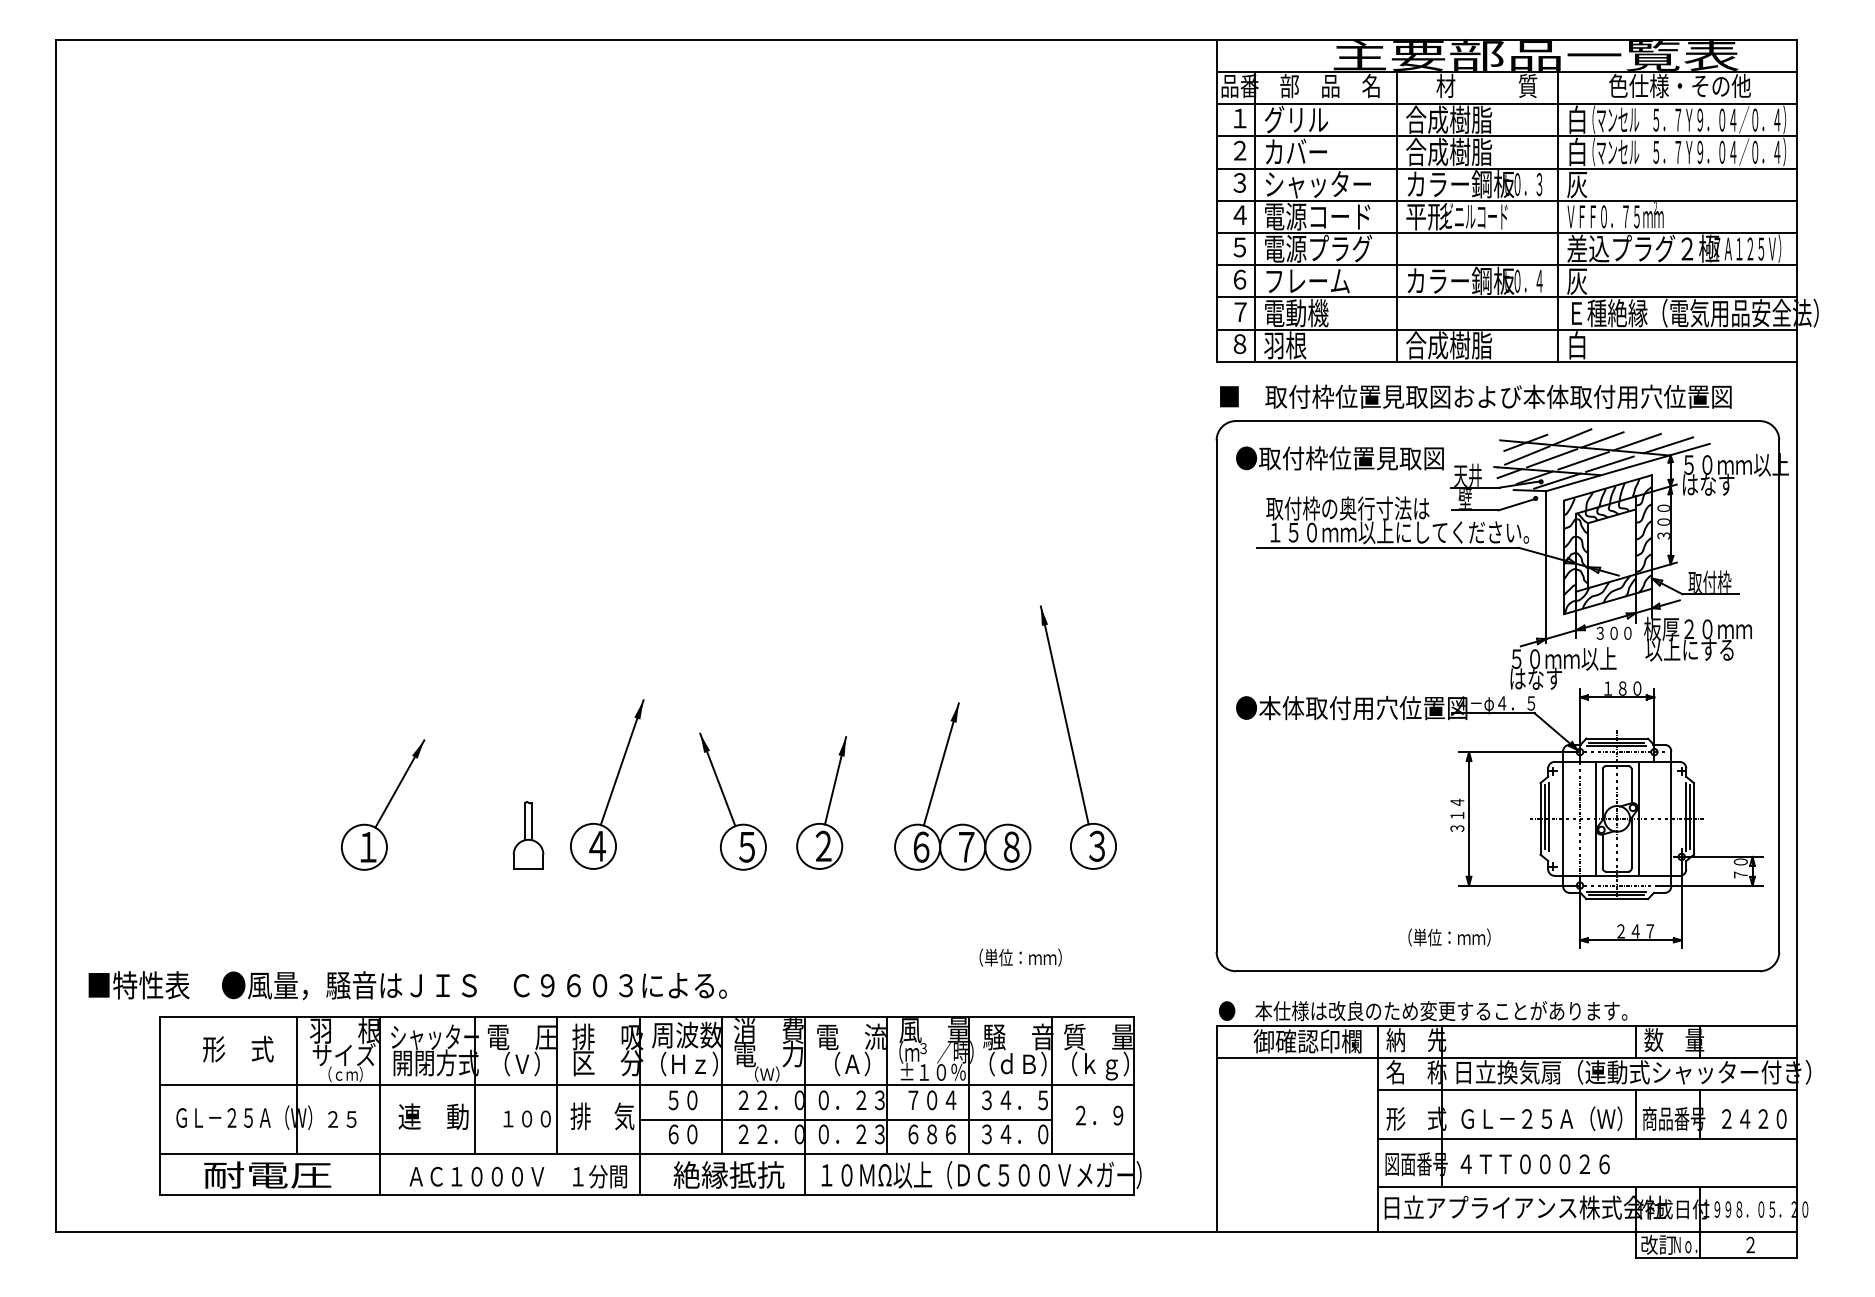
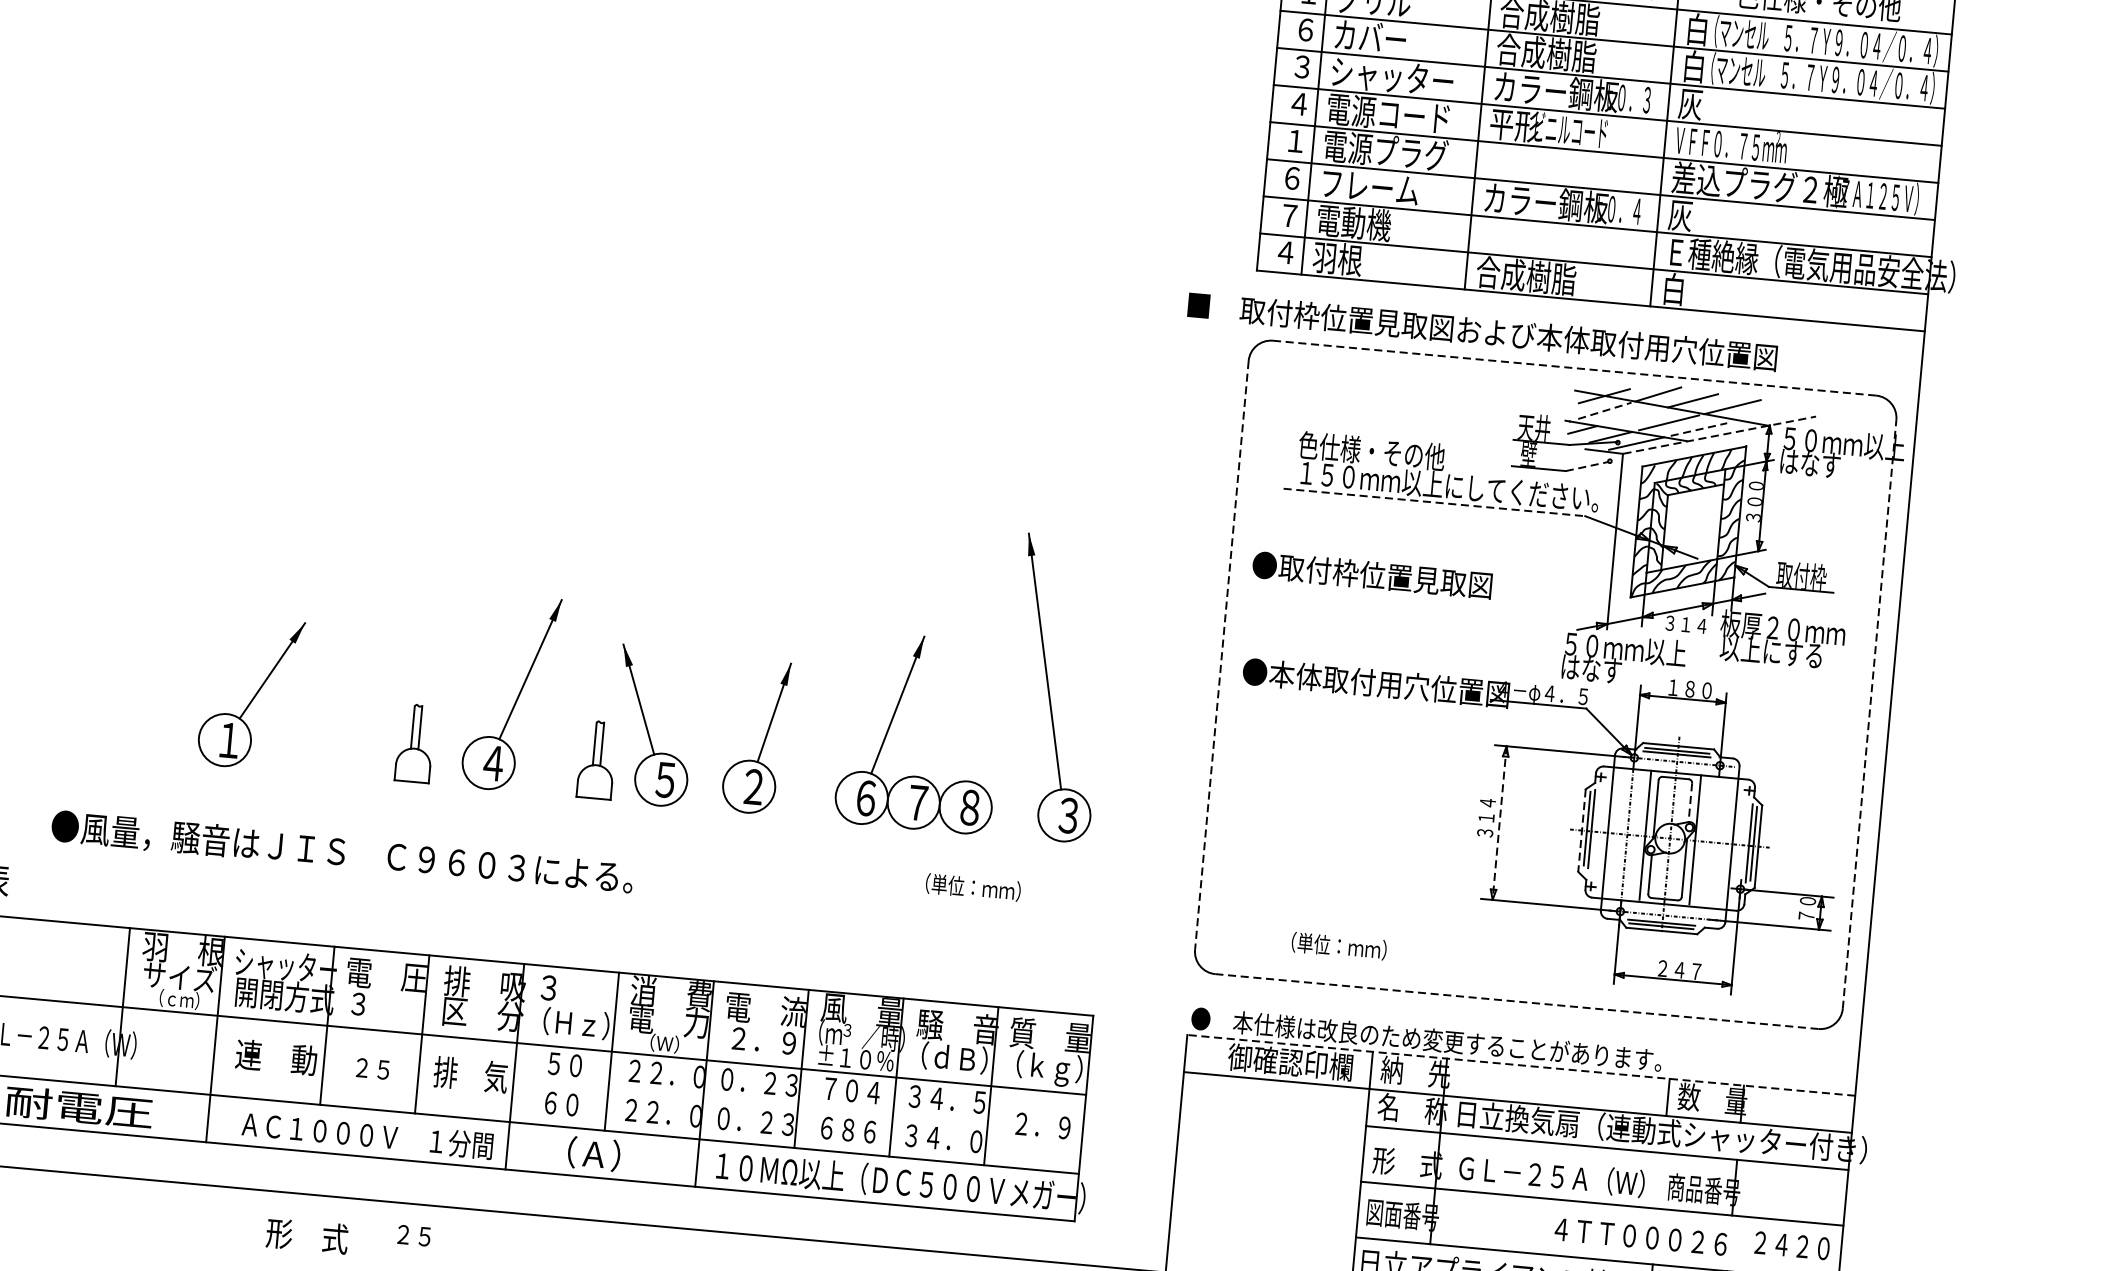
text: (1240, 150) -> (1306, 29), ２ -> ６
text: (1239, 247) -> (1295, 141), ５ -> １
text: (1239, 344) -> (1285, 252), ８ -> ４
text: (1475, 396) -> (1482, 331), moved
line: (1497, 421) -> (1574, 368), solid -> dashed
line: (1668, 445) -> (1768, 414), removed
line: (1527, 455) -> (1604, 410), solid -> dashed
text: (1339, 458) -> (1371, 575), moved
line: (1552, 458) -> (1633, 416), removed
line: (1610, 464) -> (1699, 429), solid -> dashed
line: (1628, 467) -> (1720, 435), solid -> dashed
line: (1517, 504) -> (1588, 466), solid -> dashed
text: (1347, 508) -> (1392, 453), 取付枠の奥行寸法は -> 色仕様・その他
line: (1388, 547) -> (1435, 502), solid -> dashed
text: (1620, 632) -> (1693, 624), ３００ -> ３１４
line: (1216, 696) -> (1221, 655), solid -> dashed
line: (1779, 696) -> (1869, 714), solid -> dashed
line: (1631, 786) -> (1690, 802), solid -> dashed
line: (1469, 818) -> (1500, 822), solid -> dashed
line: (1540, 818) -> (1581, 830), solid -> dashed
part: (686, 835) -> (596, 760), added
text: (1449, 937) -> (1339, 946), moved
text: (1020, 957) -> (973, 887), moved
line: (1497, 971) -> (1516, 1001), solid -> dashed
text: (474, 985) -> (342, 852), moved
line: (1506, 1025) -> (1521, 1064), solid -> dashed
text: (686, 1034) -> (576, 989), 周波数 -> ３
text: (238, 1048) -> (307, 1235), moved
text: (516, 1063) -> (377, 1004), （Ｖ） -> ３
text: (852, 1063) -> (764, 1040), （Ａ） -> ２．９
line: (1635, 1114) -> (1660, 1180), removed
text: (526, 1118) -> (383, 1069), １００ -> ２５
text: (1754, 1118) -> (1792, 1245), moved
text: (342, 1119) -> (414, 1235), moved
line: (845, 1119) -> (750, 1103), removed
text: (1534, 1164) -> (1640, 1237), moved
text: (728, 1174) -> (609, 1154), 絶縁抵抗 -> （Ａ）

